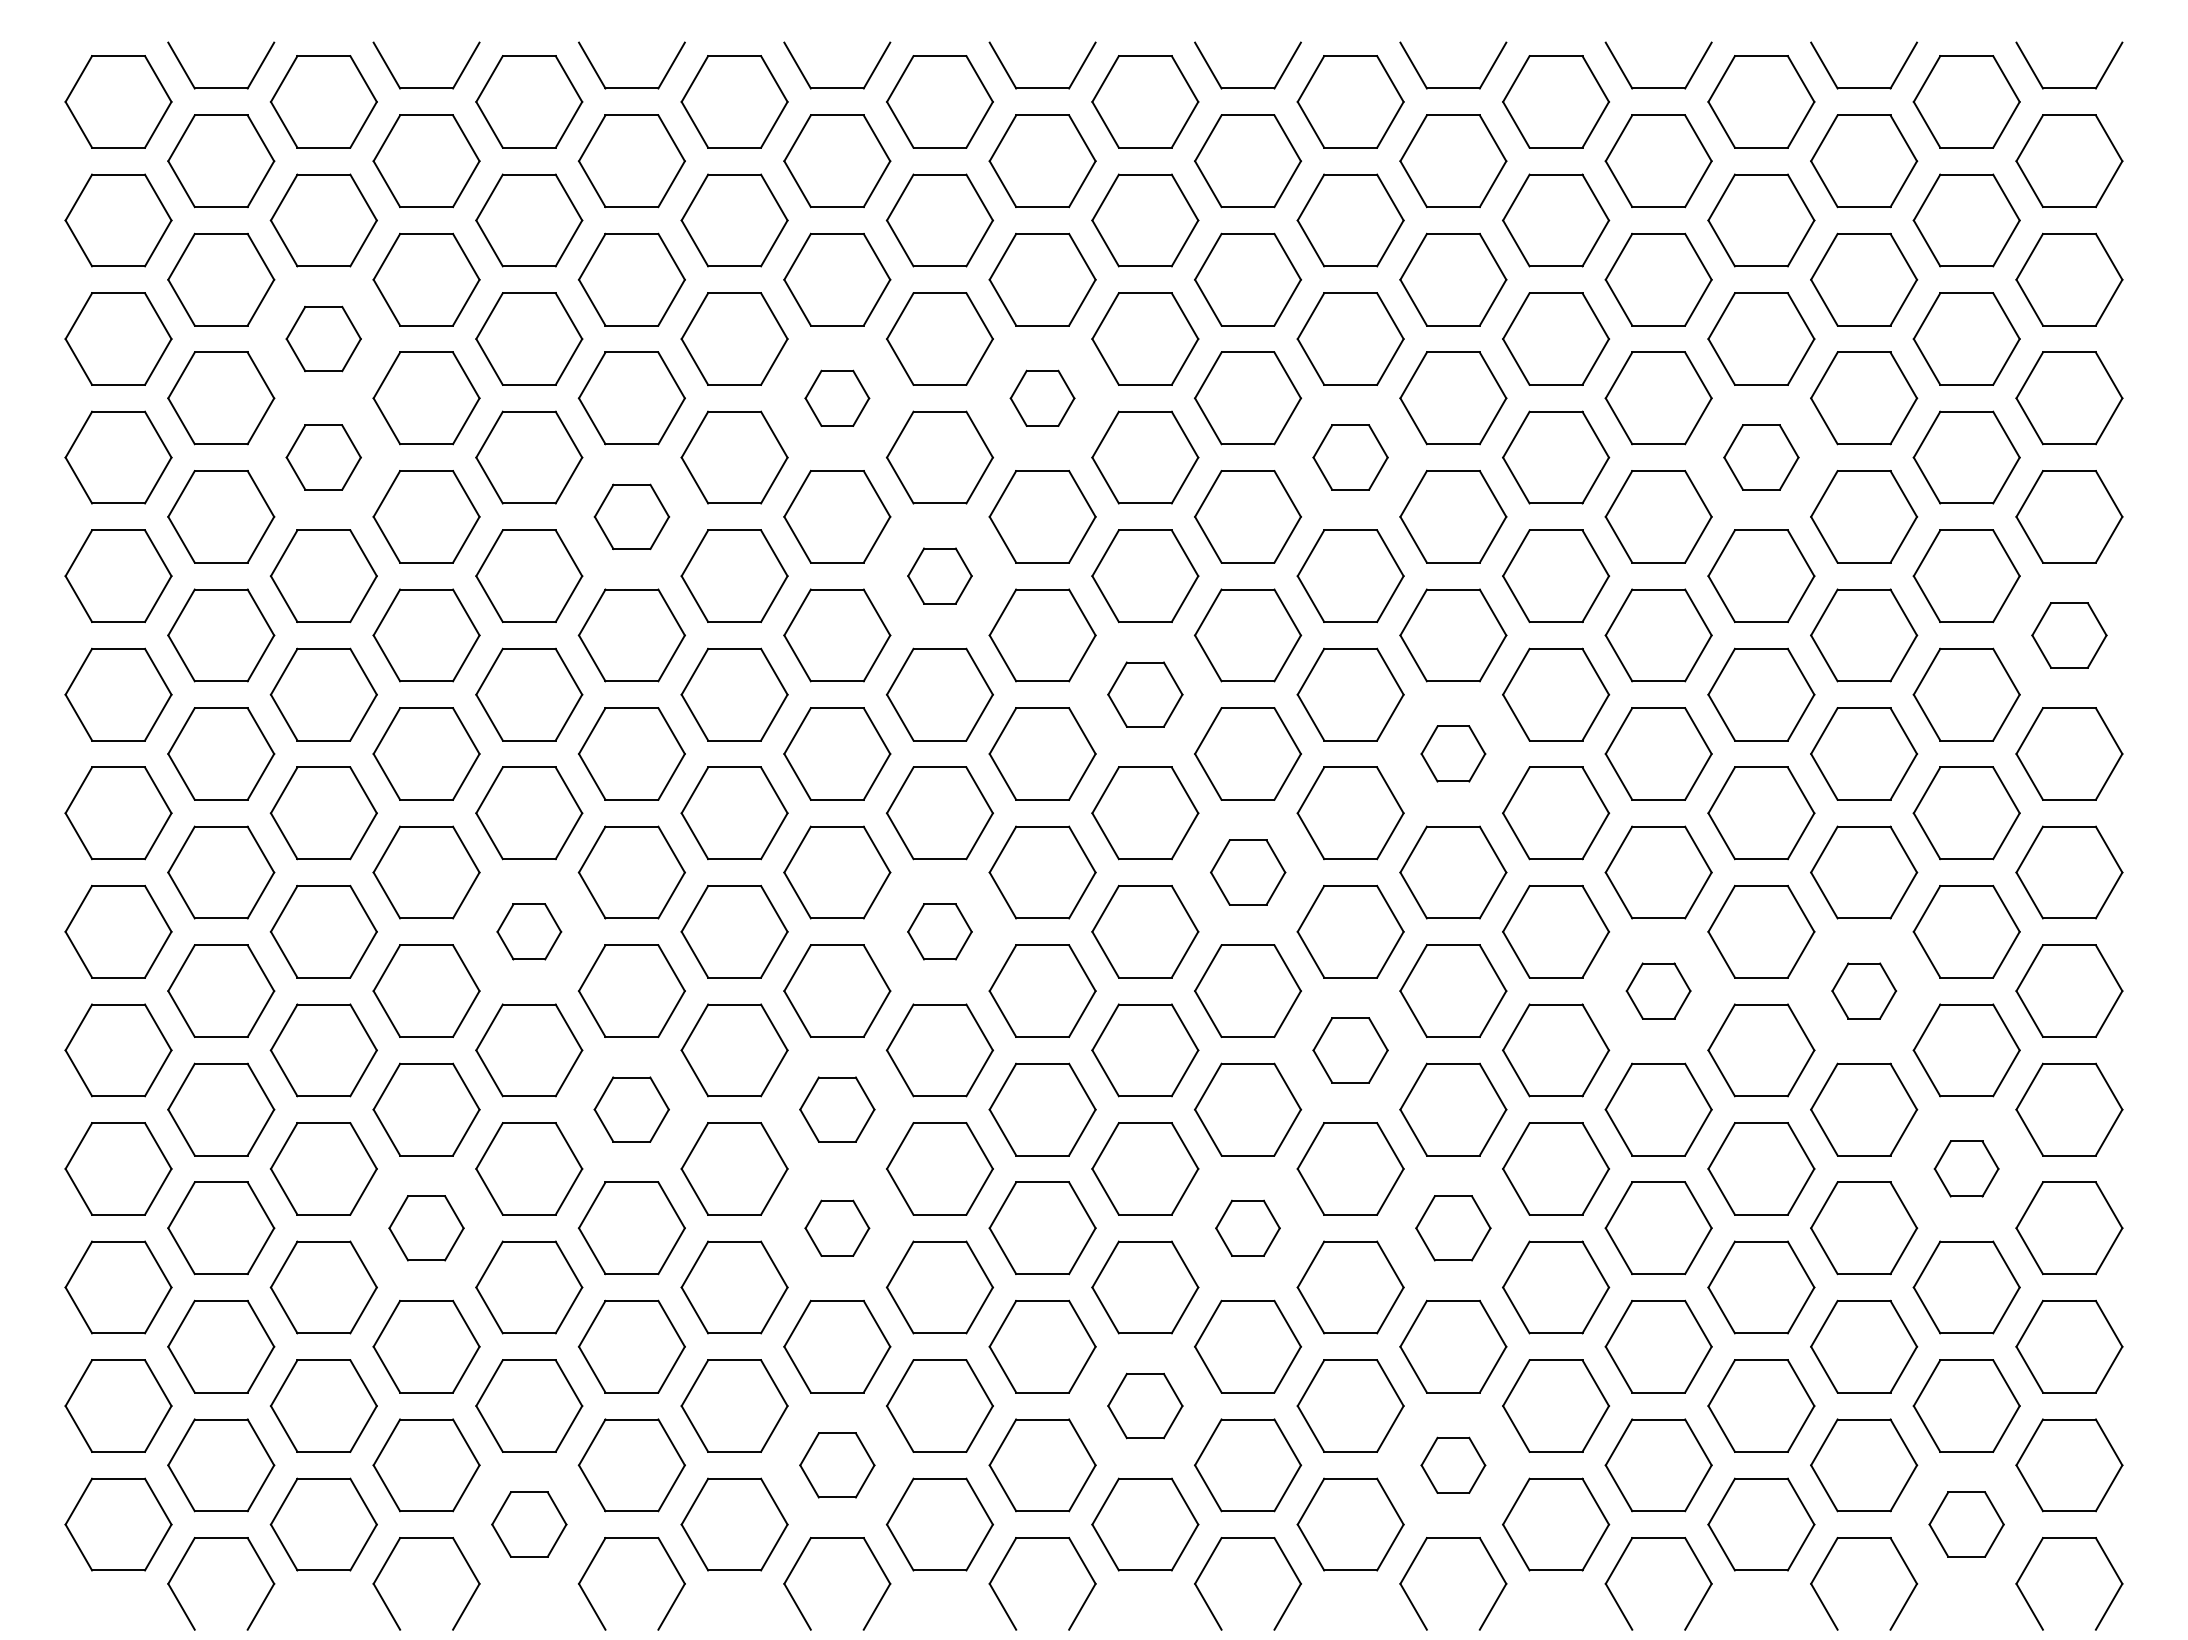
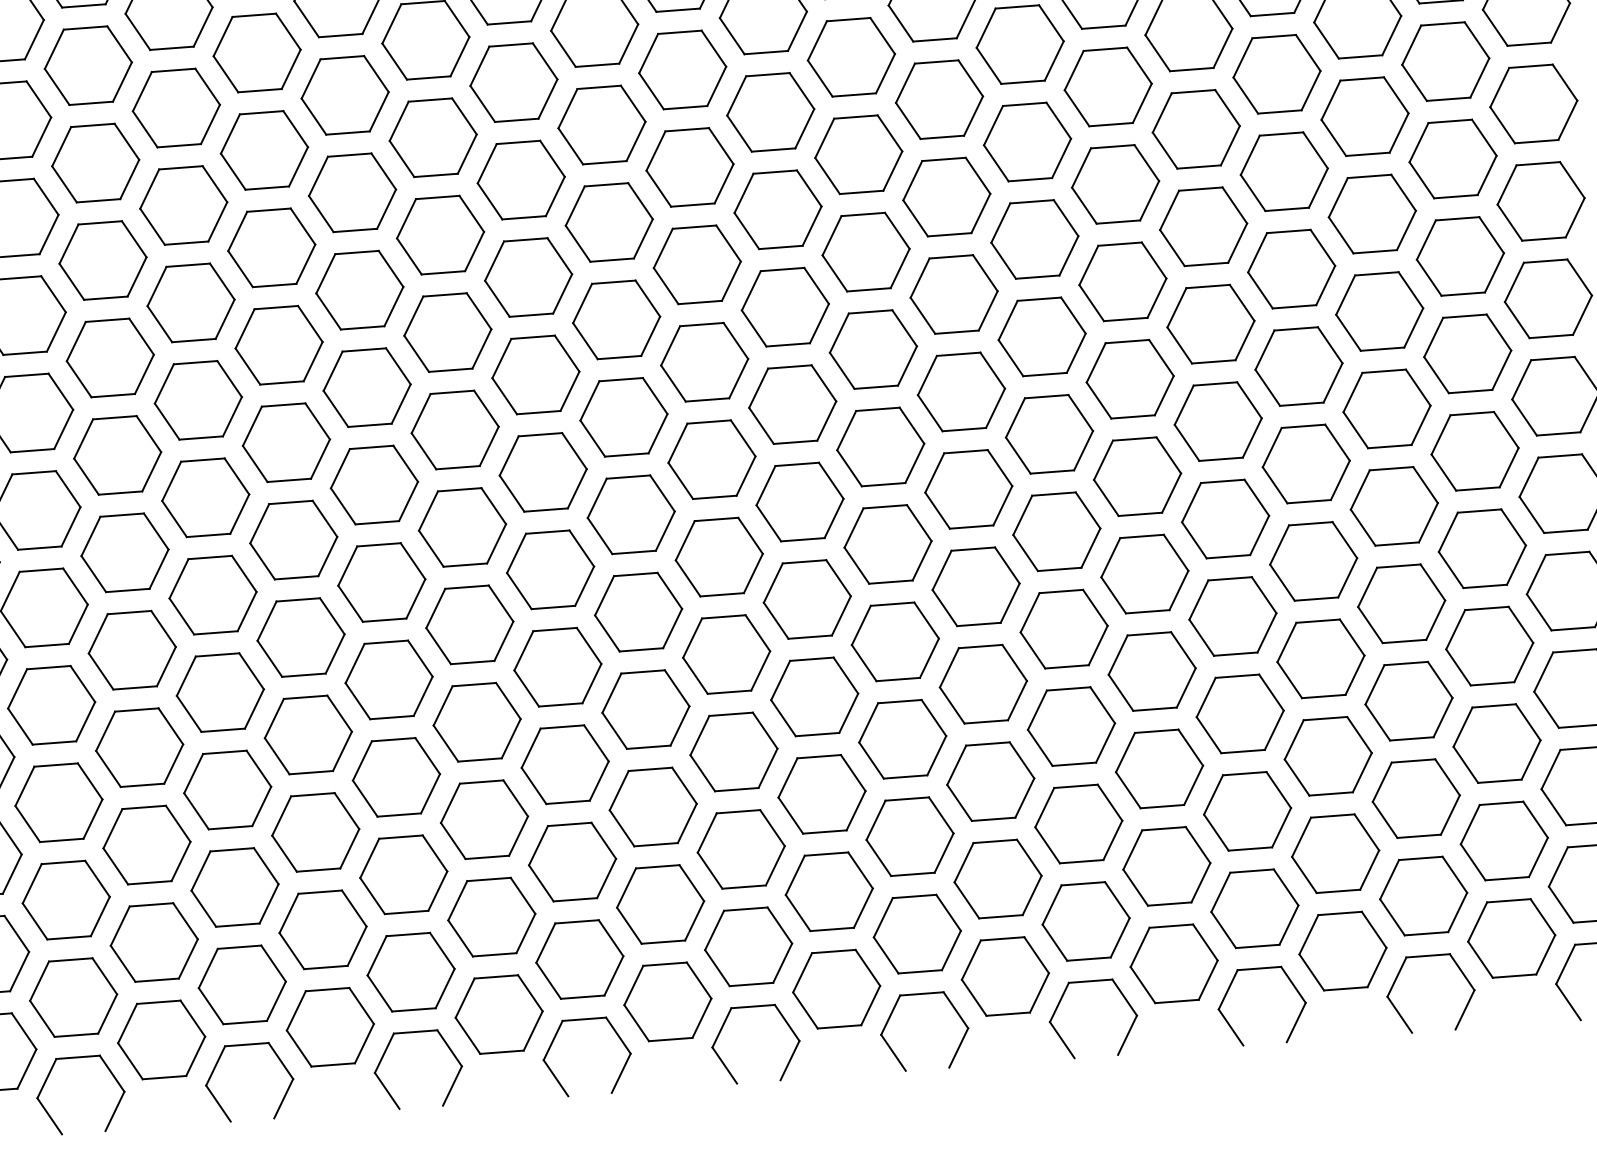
part: (323, 338) -> (88, 65), size x1.43
part: (837, 398) -> (514, 82), size x1.67
part: (1042, 398) -> (682, 70), size x1.67
part: (323, 457) -> (95, 163), size x1.43
part: (1350, 457) -> (939, 99), size x1.43
part: (1761, 457) -> (1277, 74), size x1.43
part: (631, 516) -> (352, 192), size x1.43
part: (939, 575) -> (608, 221), size x1.67
part: (2069, 635) -> (1541, 201), size x1.43
part: (1145, 694) -> (785, 307), size x1.43
part: (1453, 753) -> (1042, 336), size x1.67
part: (1248, 872) -> (881, 446), size x1.43
part: (529, 931) -> (293, 539), size x1.67
part: (939, 931) -> (630, 514), size x1.67
part: (1658, 990) -> (1225, 518), size x1.67
part: (1864, 990) -> (1394, 505), size x1.67
part: (1350, 1050) -> (975, 586), size x1.43
part: (631, 1109) -> (388, 679), size x1.43
part: (837, 1109) -> (558, 667), size x1.43
part: (1966, 1168) -> (1489, 645), size x1.67
part: (426, 1228) -> (227, 790), size x1.43
part: (837, 1228) -> (565, 764), size x1.67
part: (1247, 1228) -> (902, 739), size x1.67
part: (1453, 1228) -> (1071, 726), size x1.43
part: (1145, 1405) -> (829, 891), size x1.43
part: (837, 1465) -> (580, 959), size x1.43
part: (1453, 1465) -> (1086, 921), size x1.67
part: (529, 1524) -> (330, 1027), size x1.43
part: (1966, 1524) -> (1511, 938), size x1.43

